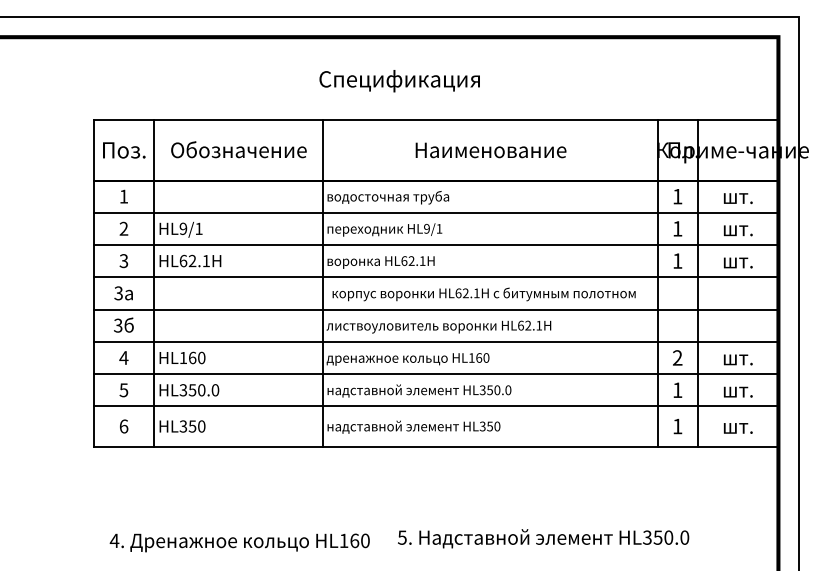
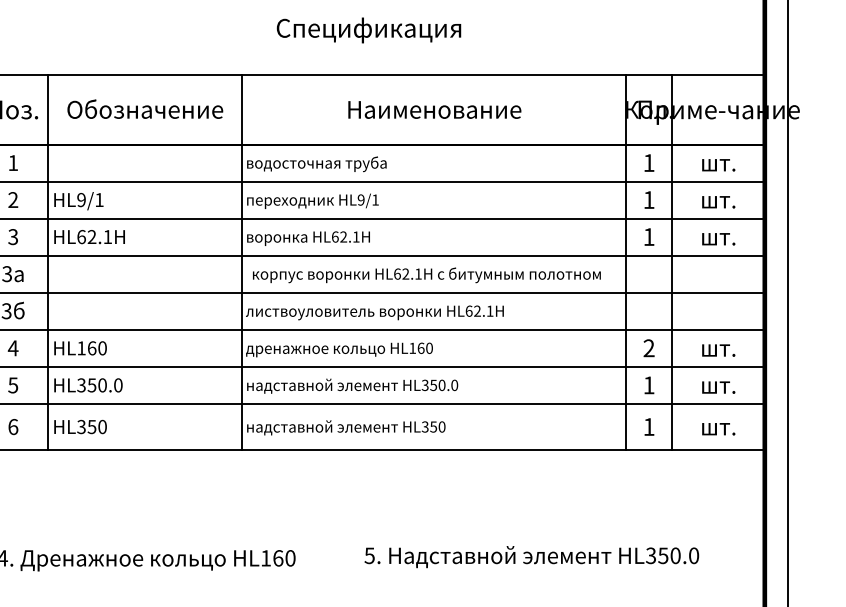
text: (399, 81) -> (368, 30), moved
text: (543, 538) -> (531, 556), moved

